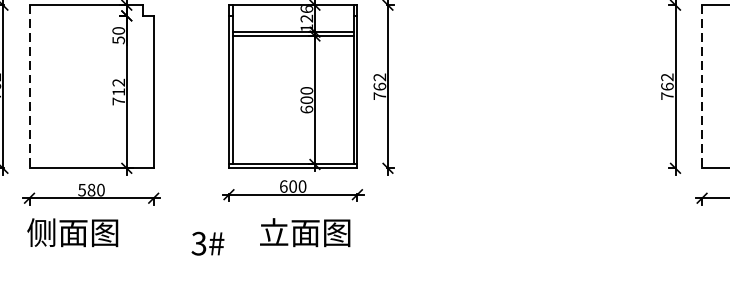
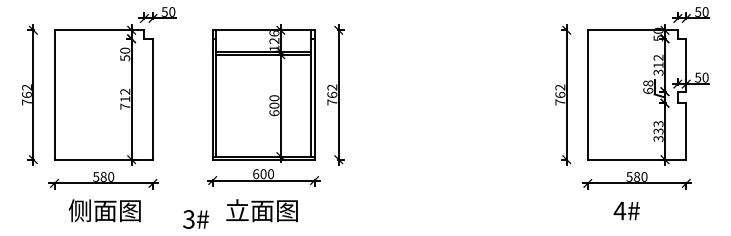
line: (29, 87) -> (54, 95), dashed -> solid
line: (701, 87) -> (587, 95), dashed -> solid
text: (72, 232) -> (104, 210), moved
text: (304, 232) -> (261, 210), moved

